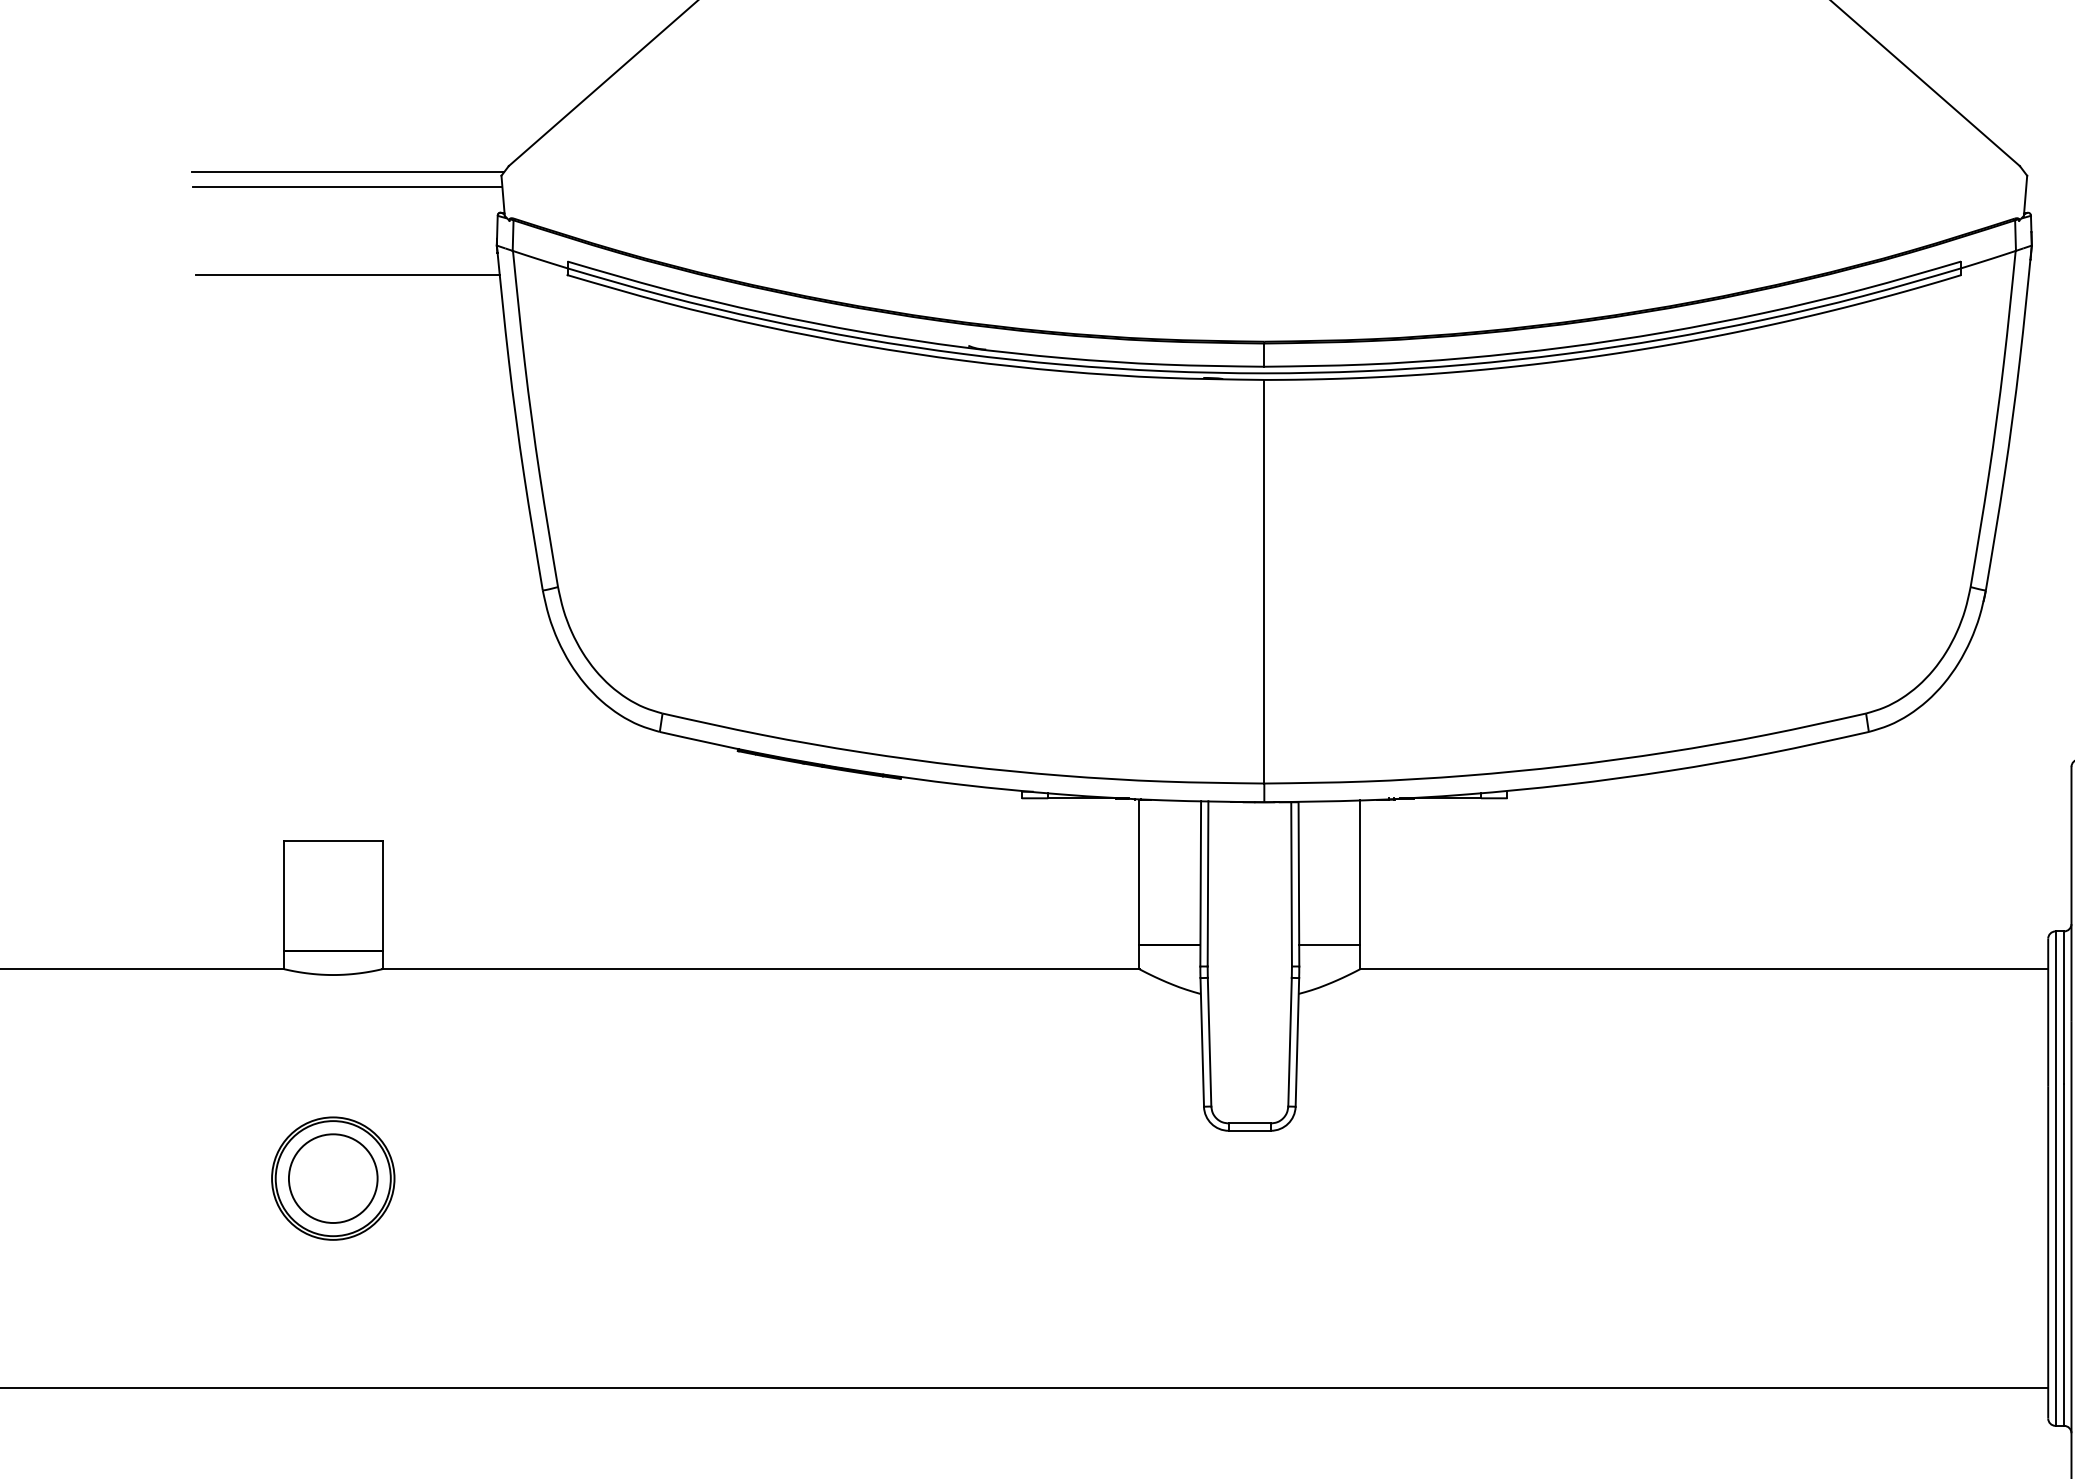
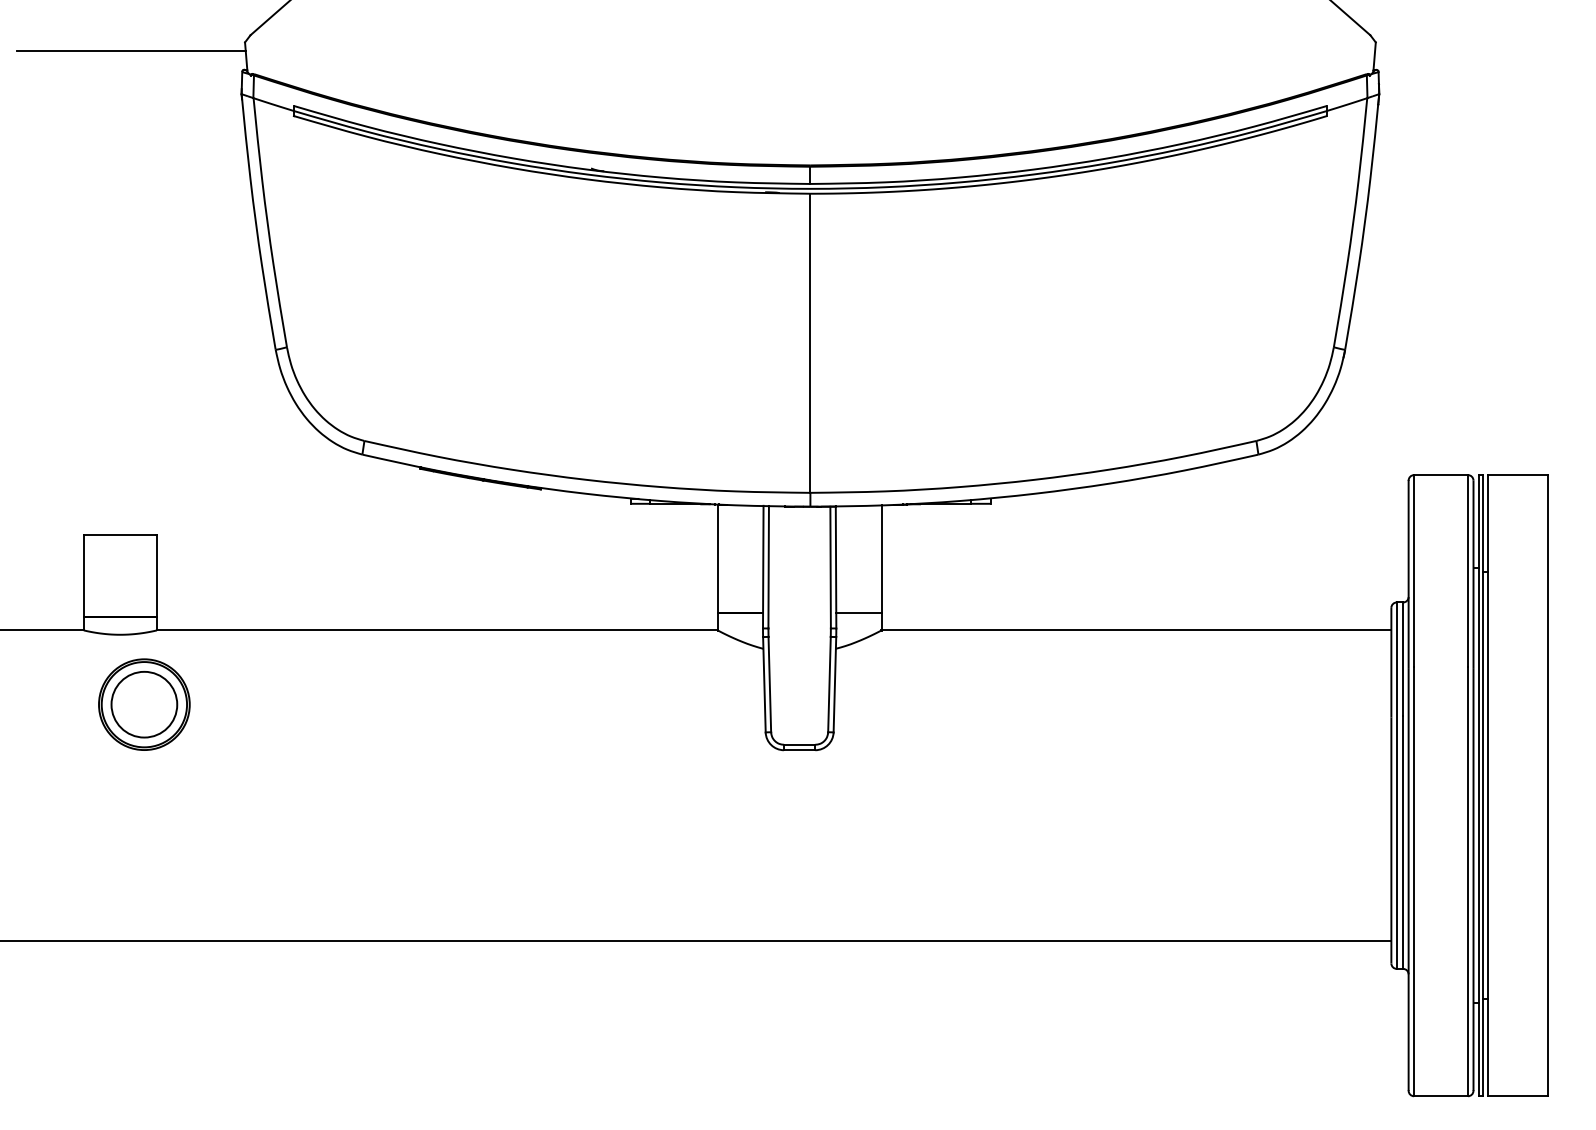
line: (348, 171) -> (131, 39), removed
line: (346, 274) -> (130, 115), removed
part: (333, 1178) -> (144, 704), moved

